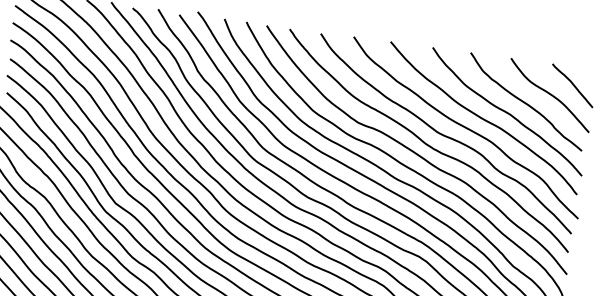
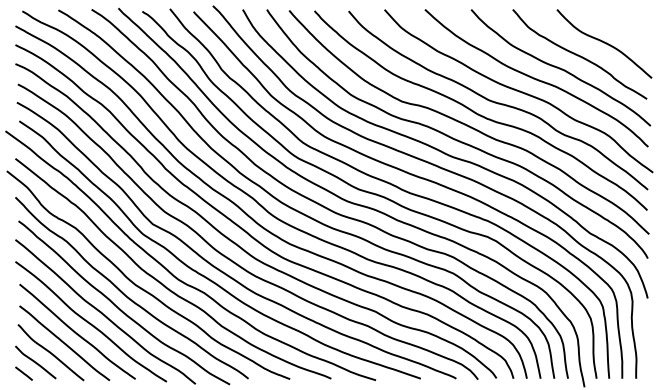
curve: (572, 85) -> (627, 29), removed

